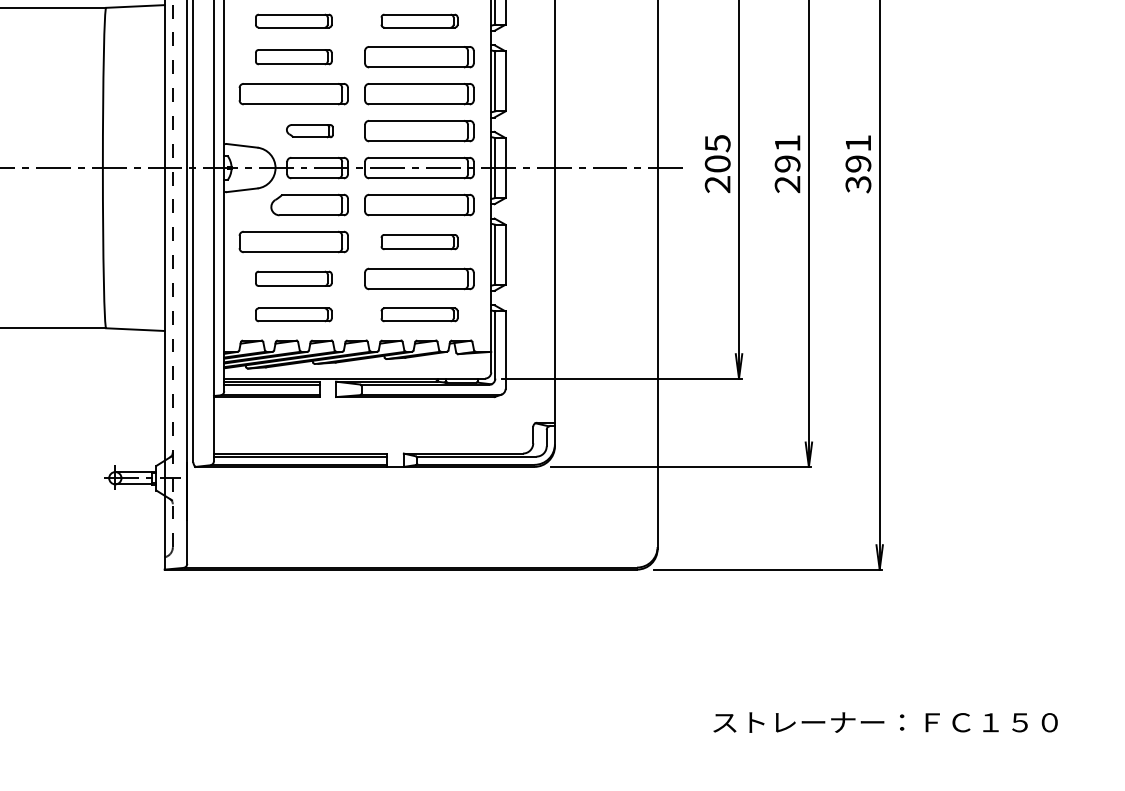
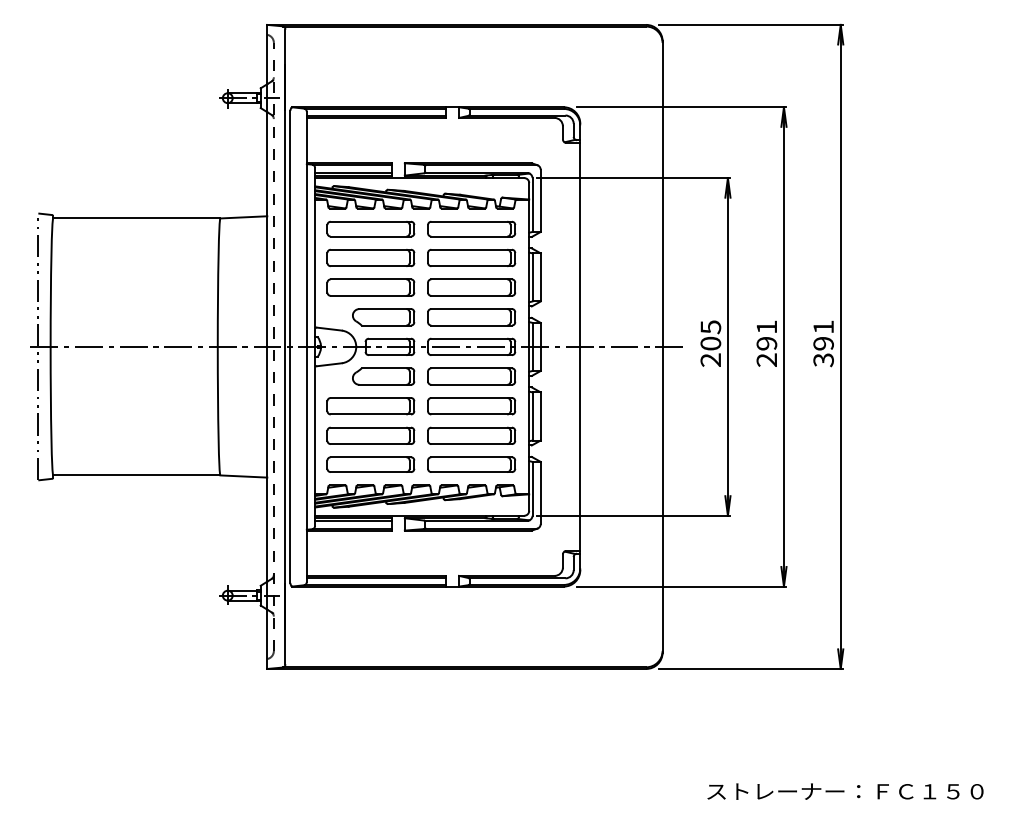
part: (293, 20) -> (370, 228), size x1.43
part: (419, 20) -> (471, 228), size x1.43
part: (293, 56) -> (370, 257), size x1.43
part: (309, 131) -> (383, 317), size x1.67
part: (419, 242) -> (471, 406), size x1.43
part: (293, 278) -> (370, 435), size x1.43
part: (293, 314) -> (370, 464), size x1.43
part: (419, 314) -> (471, 464), size x1.43

